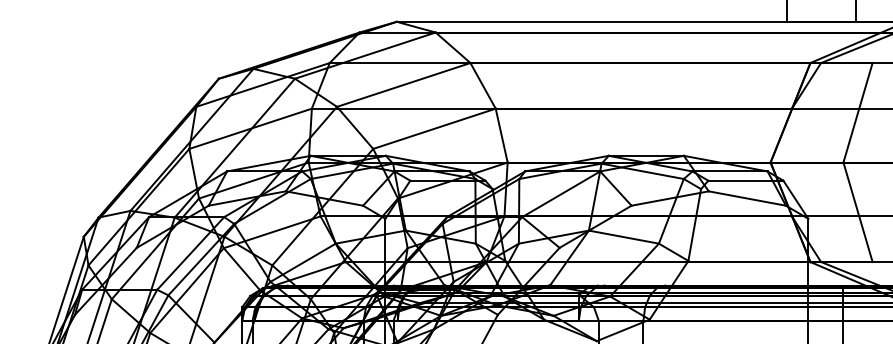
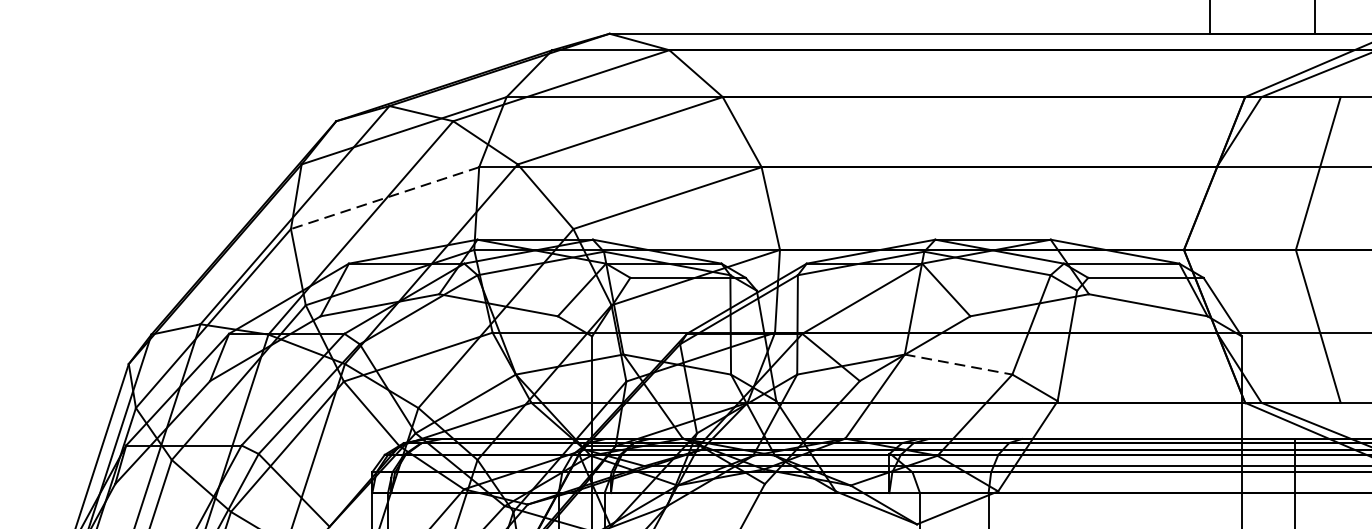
line: (250, 128) -> (384, 197), solid -> dashed
line: (623, 237) -> (957, 365), solid -> dashed

